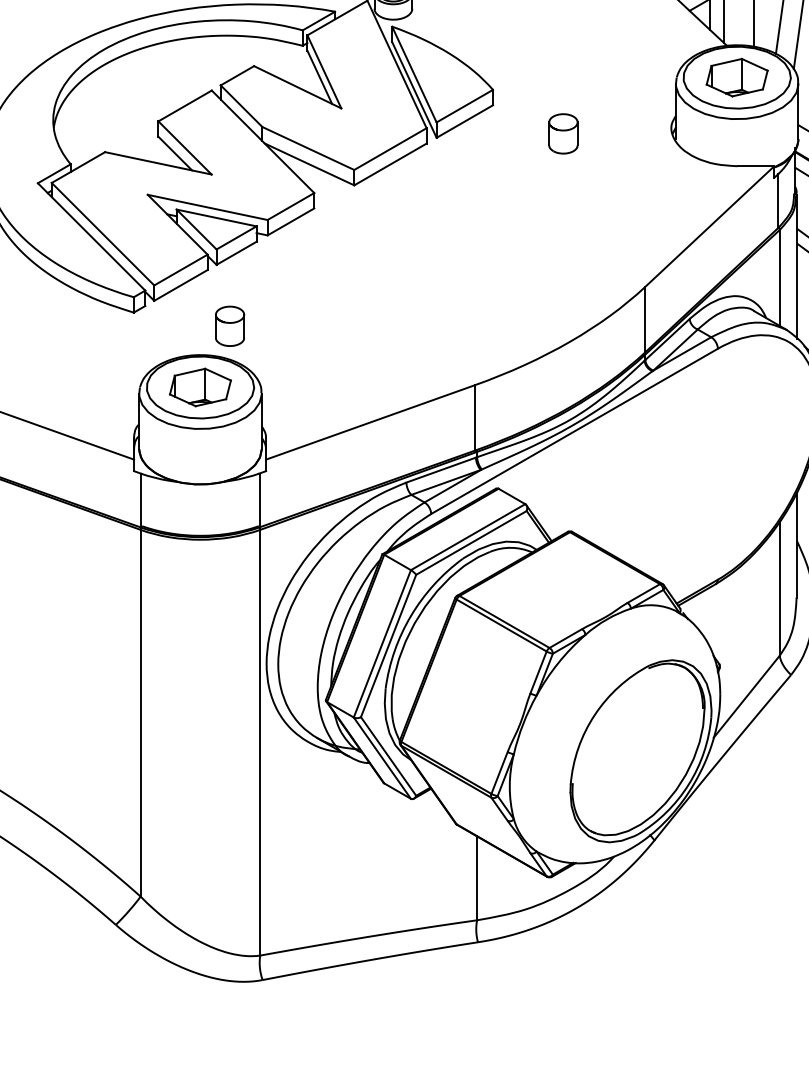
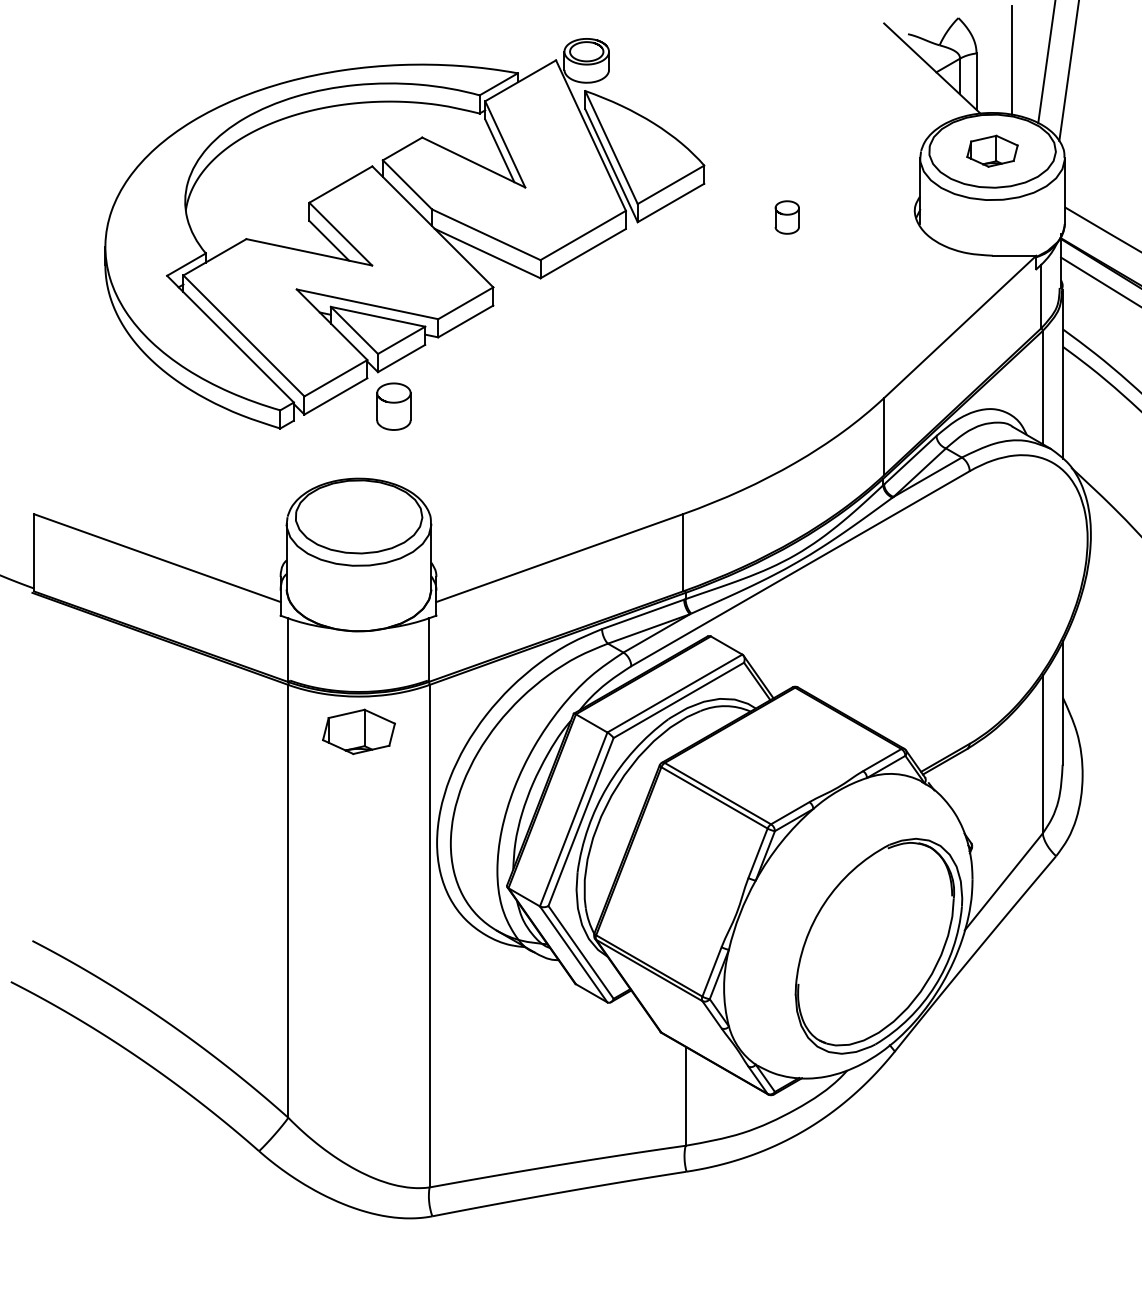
part: (737, 77) -> (992, 151), size x0.7
part: (562, 133) -> (786, 217), size x0.7
part: (229, 326) -> (393, 406), moved
part: (200, 387) -> (358, 731), moved

